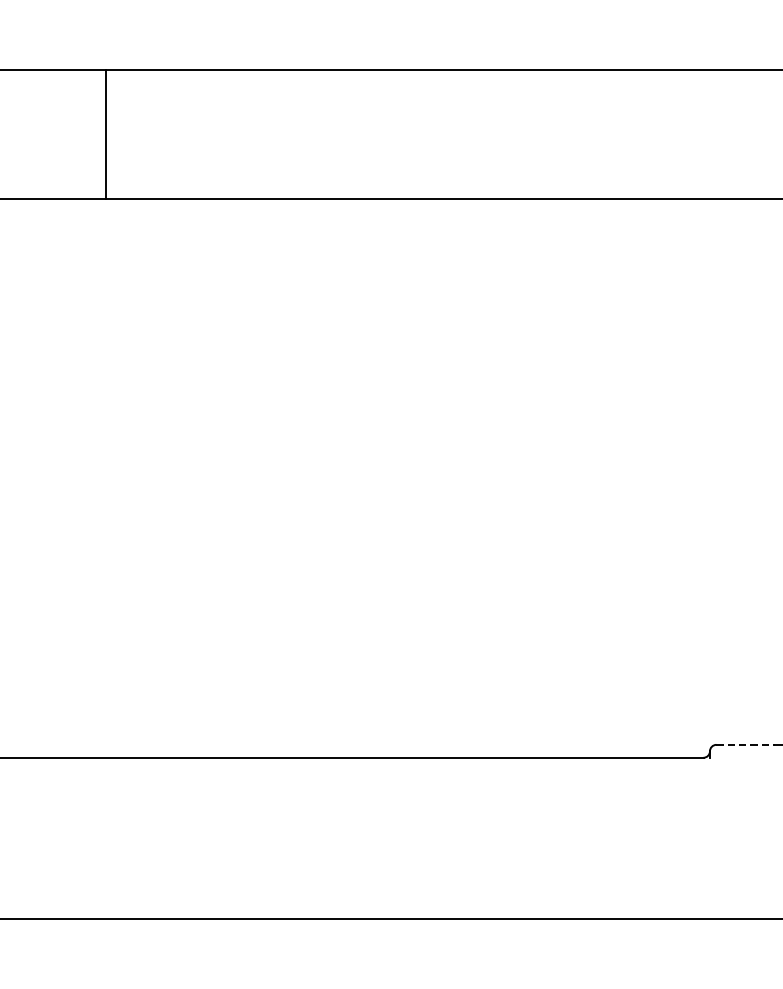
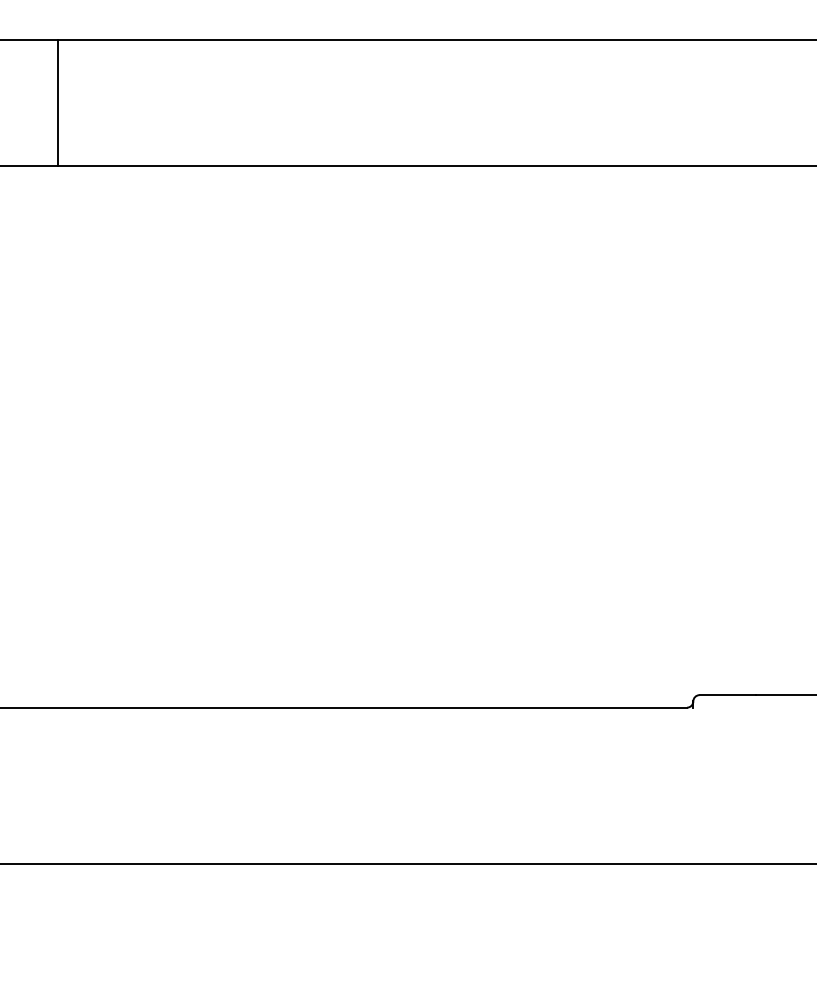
line: (105, 133) -> (57, 102), moved
line: (746, 745) -> (728, 695), dashed -> solid

